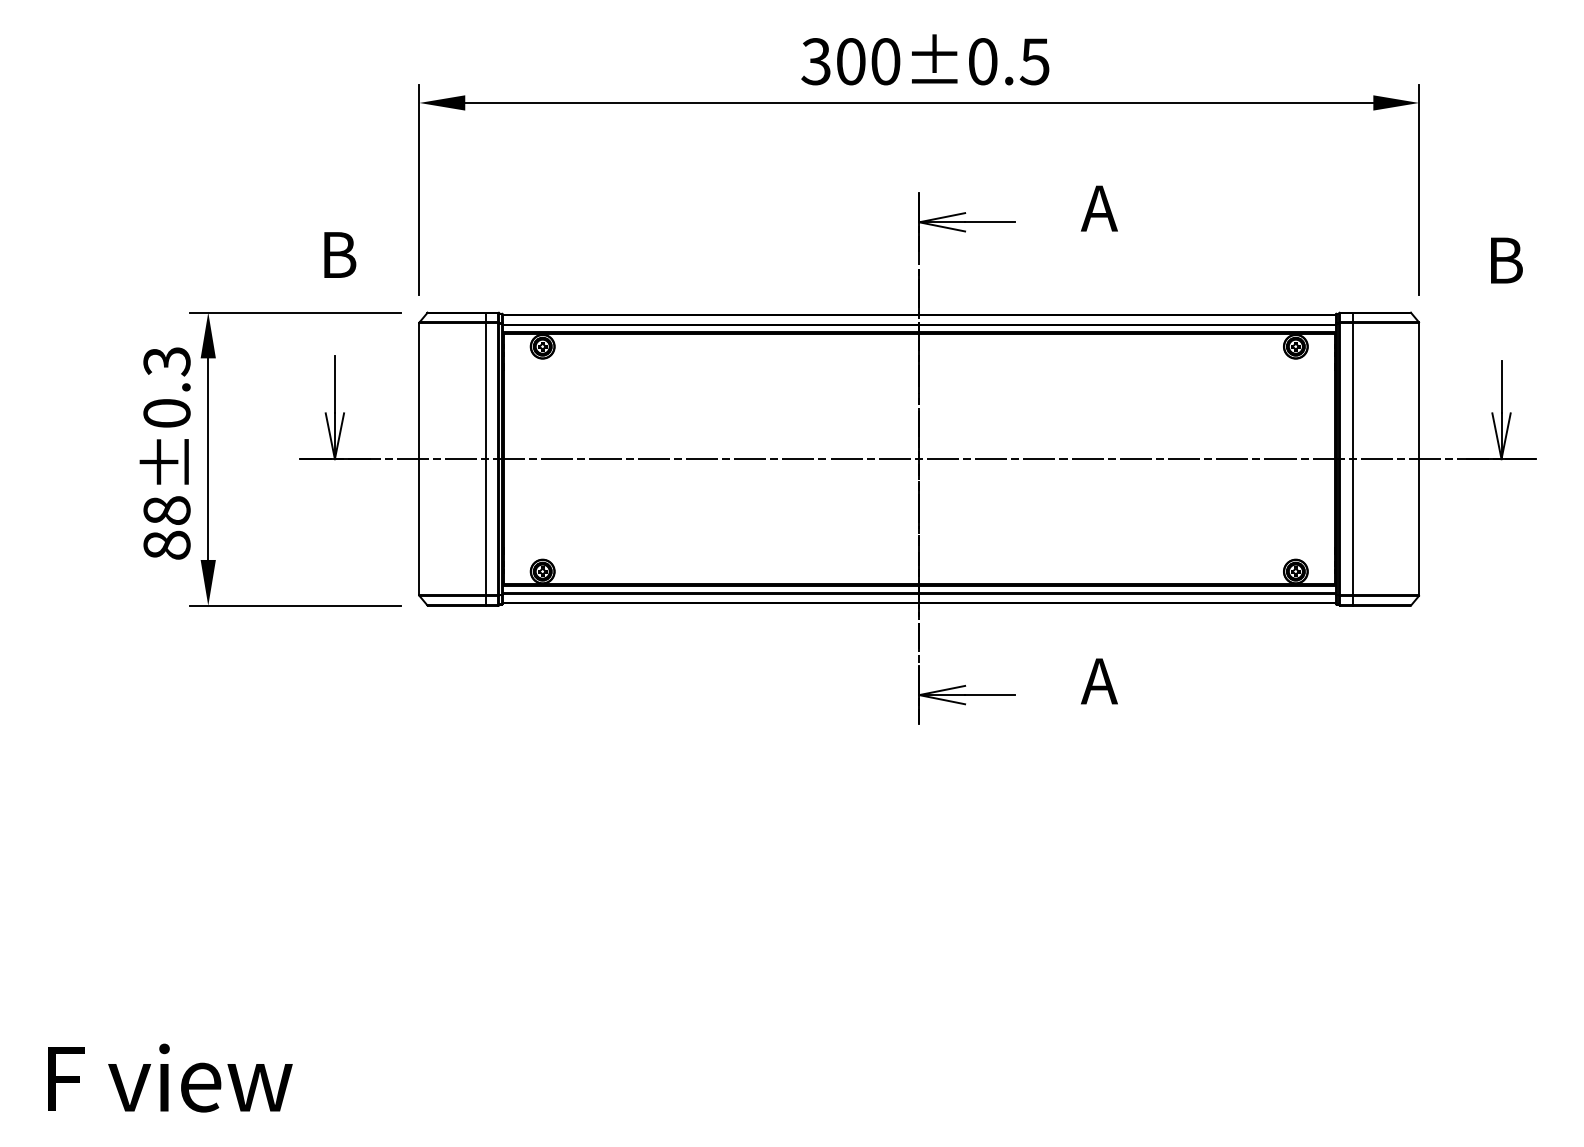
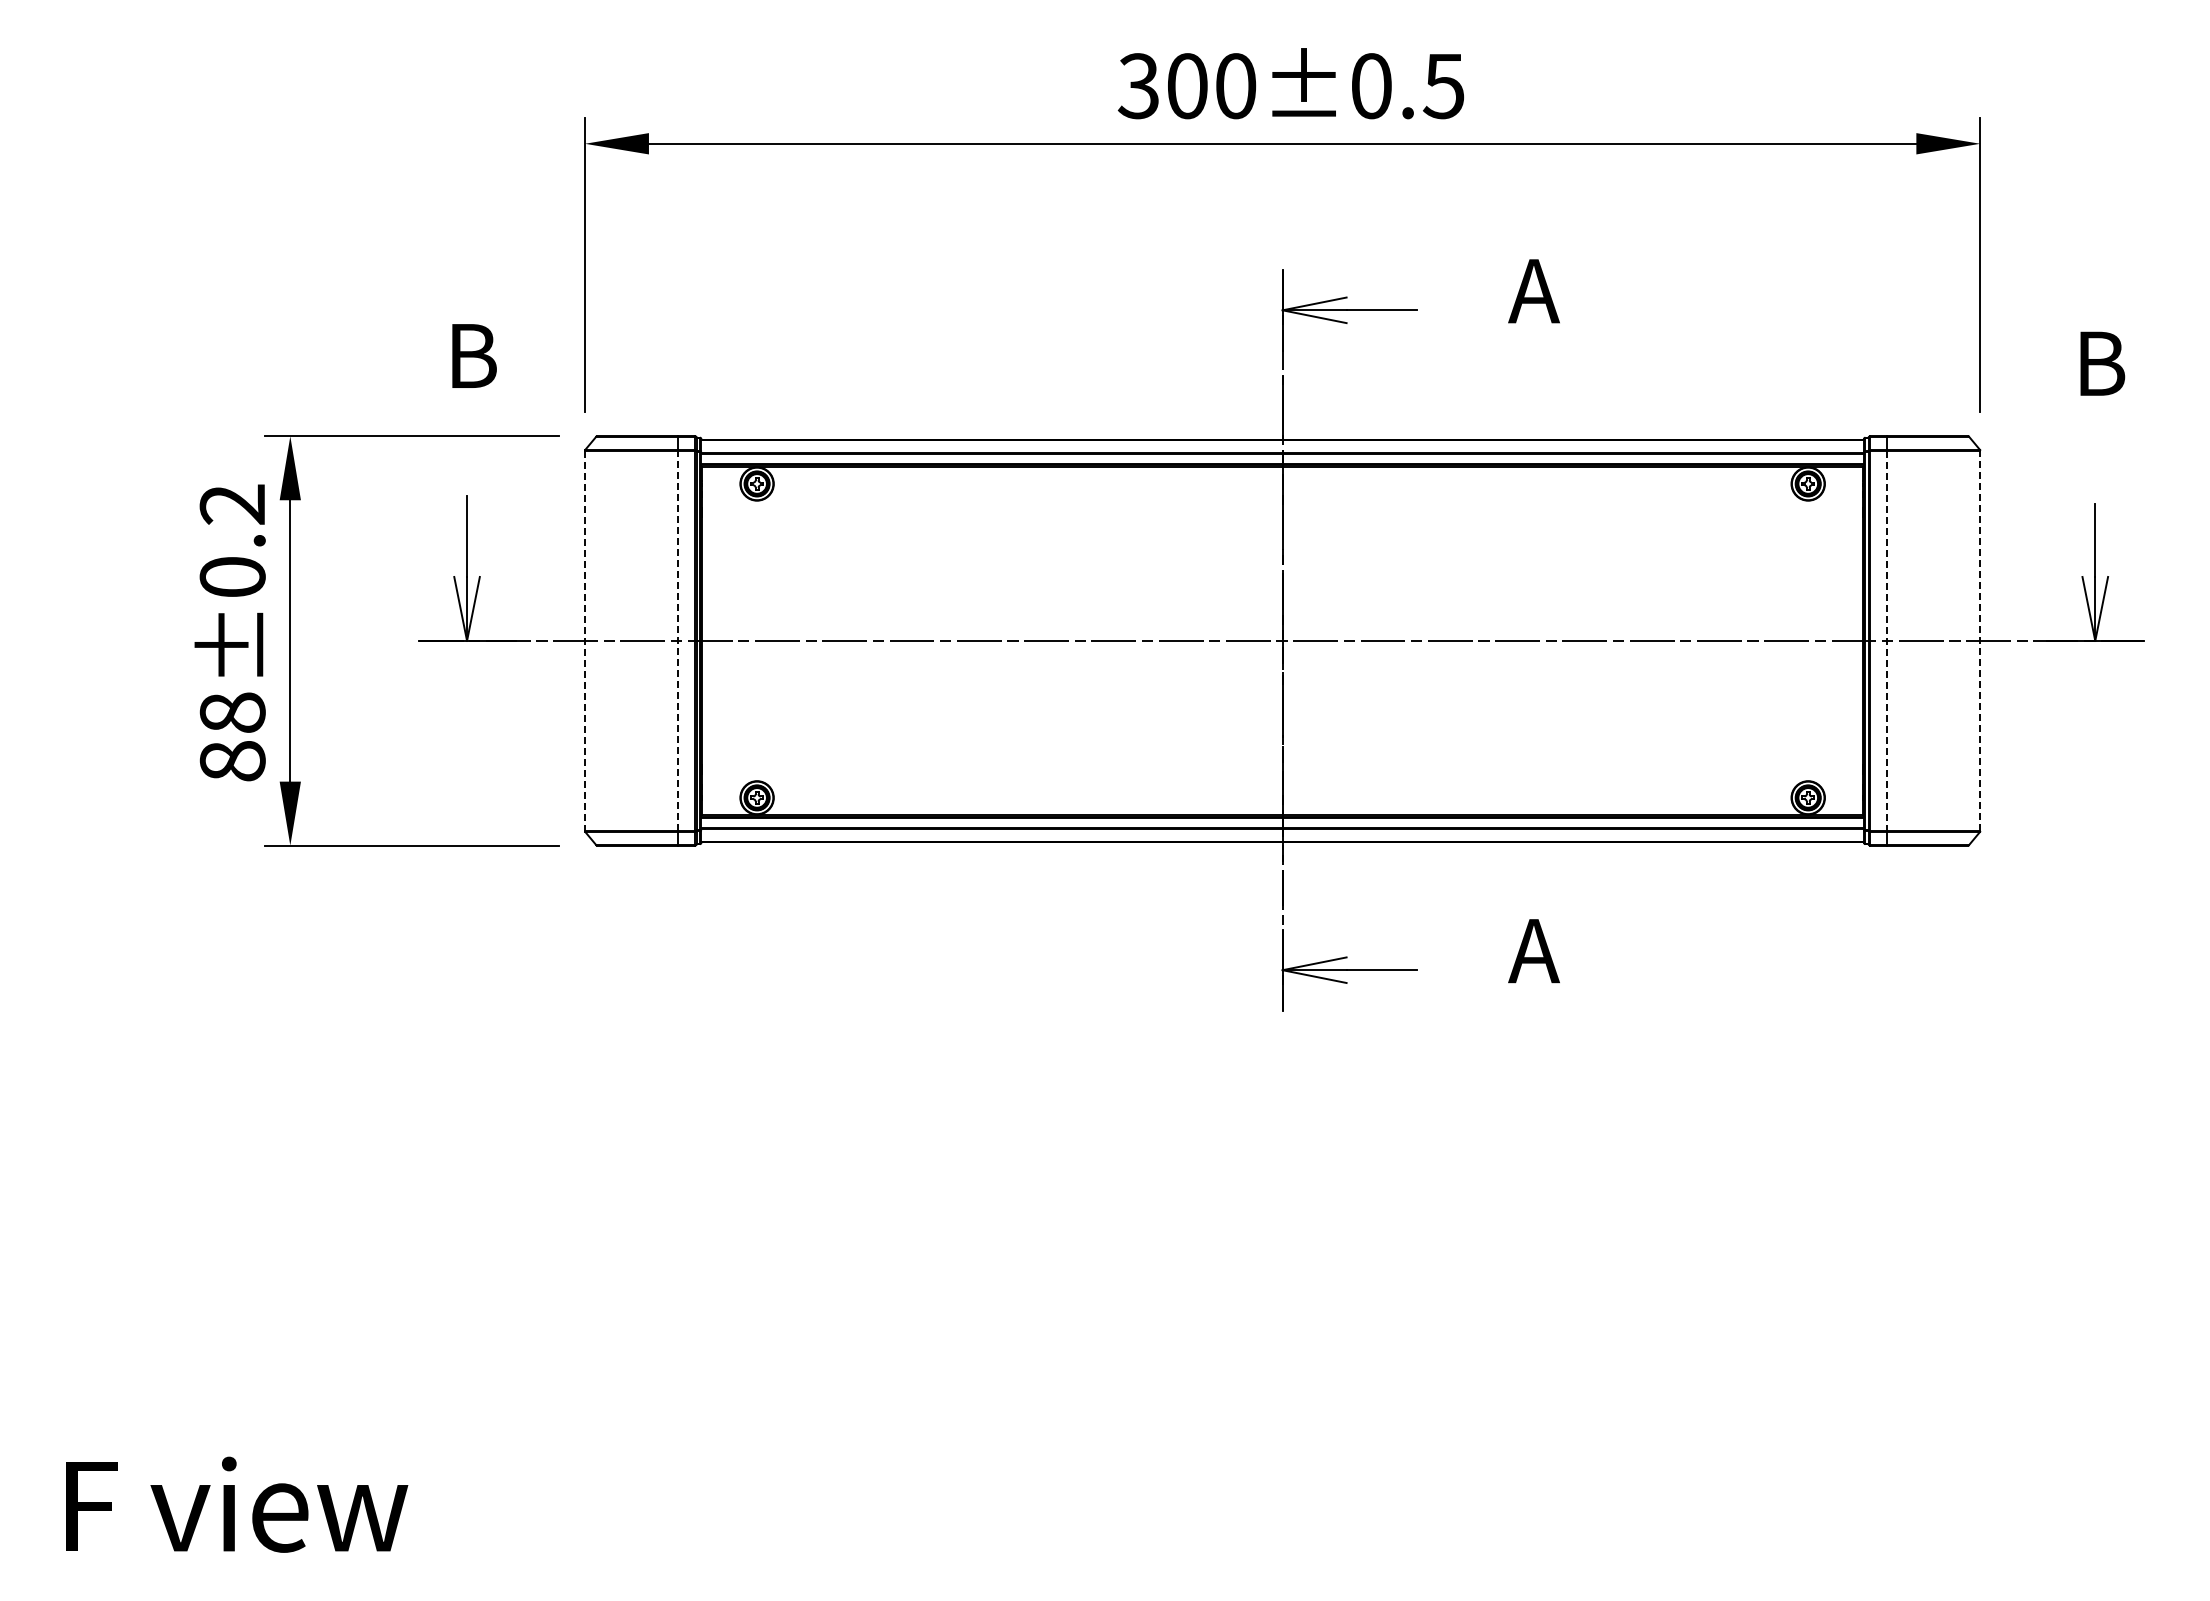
text: (166, 361) -> (232, 504), 88±0.3 -> 88±0.2
line: (486, 458) -> (678, 640), solid -> dashed
line: (1419, 458) -> (1980, 640), solid -> dashed
line: (419, 459) -> (585, 641), solid -> dashed
line: (1352, 459) -> (1887, 641), solid -> dashed

